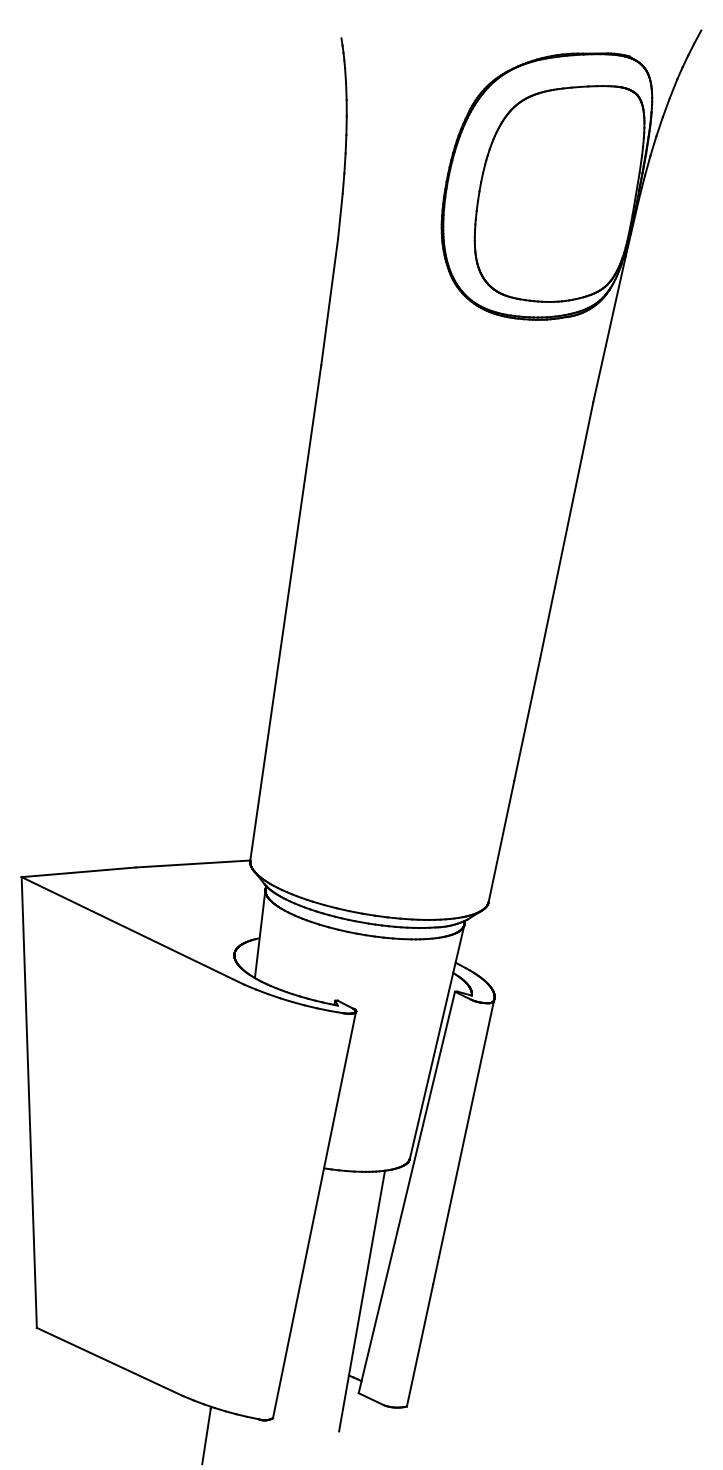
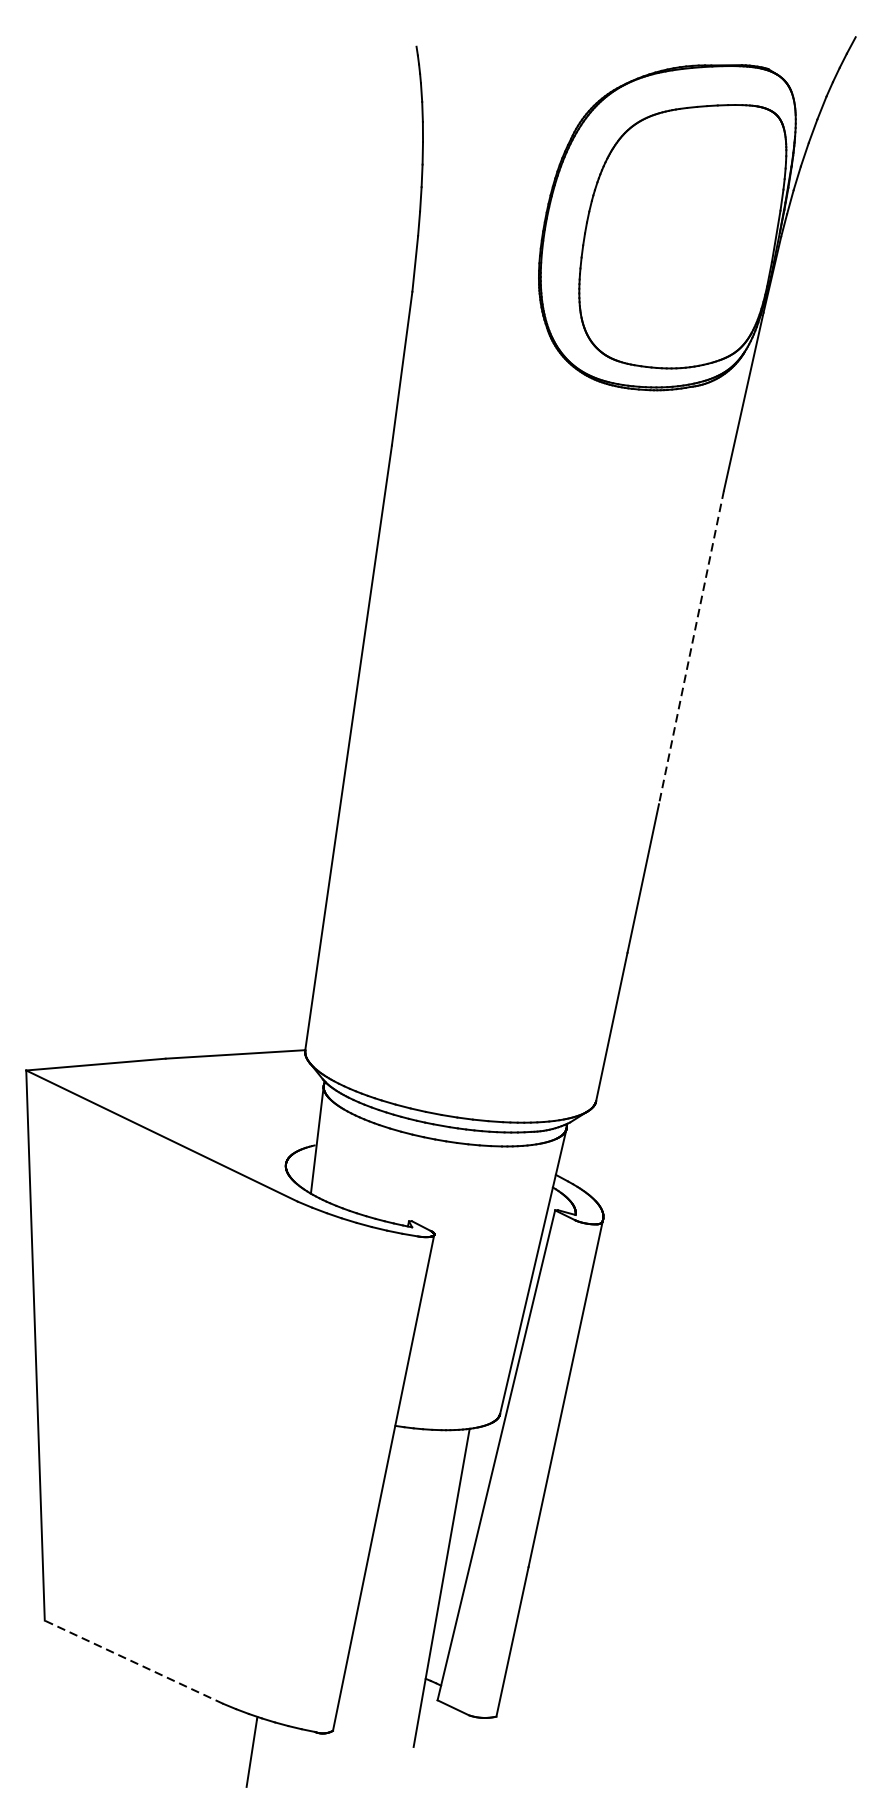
line: (566, 531) -> (691, 648), solid -> dashed
line: (110, 1362) -> (134, 1662), solid -> dashed

